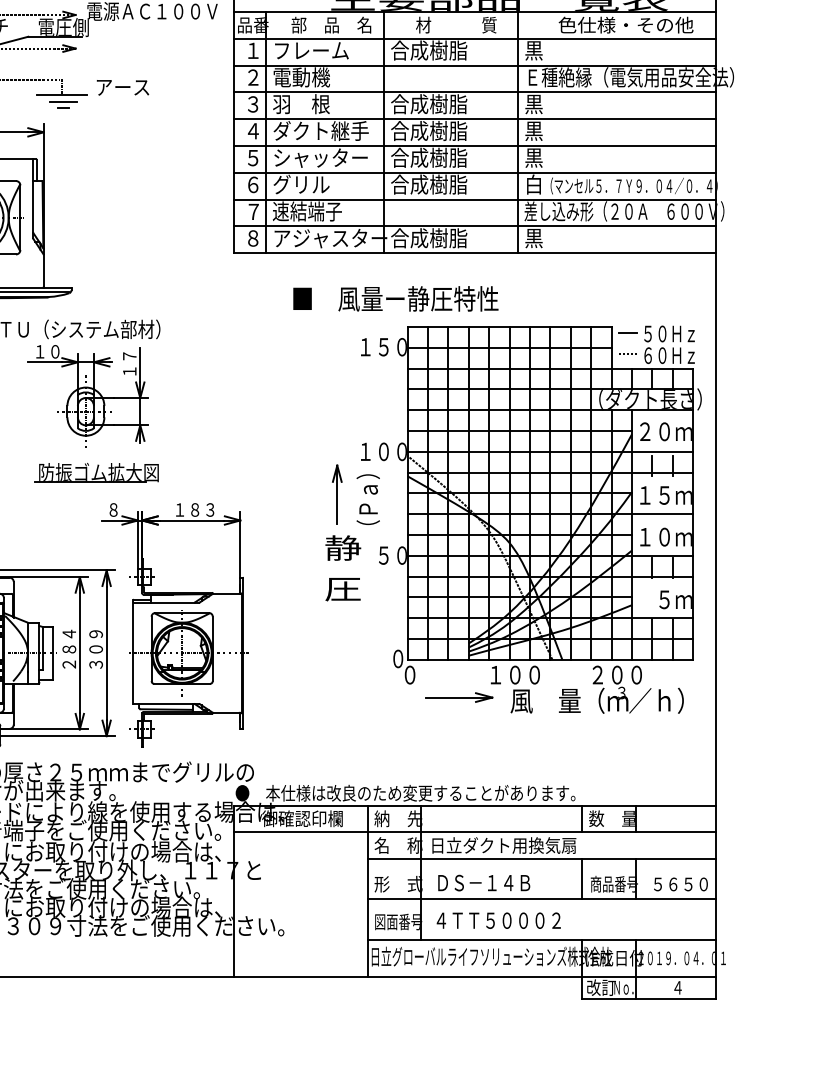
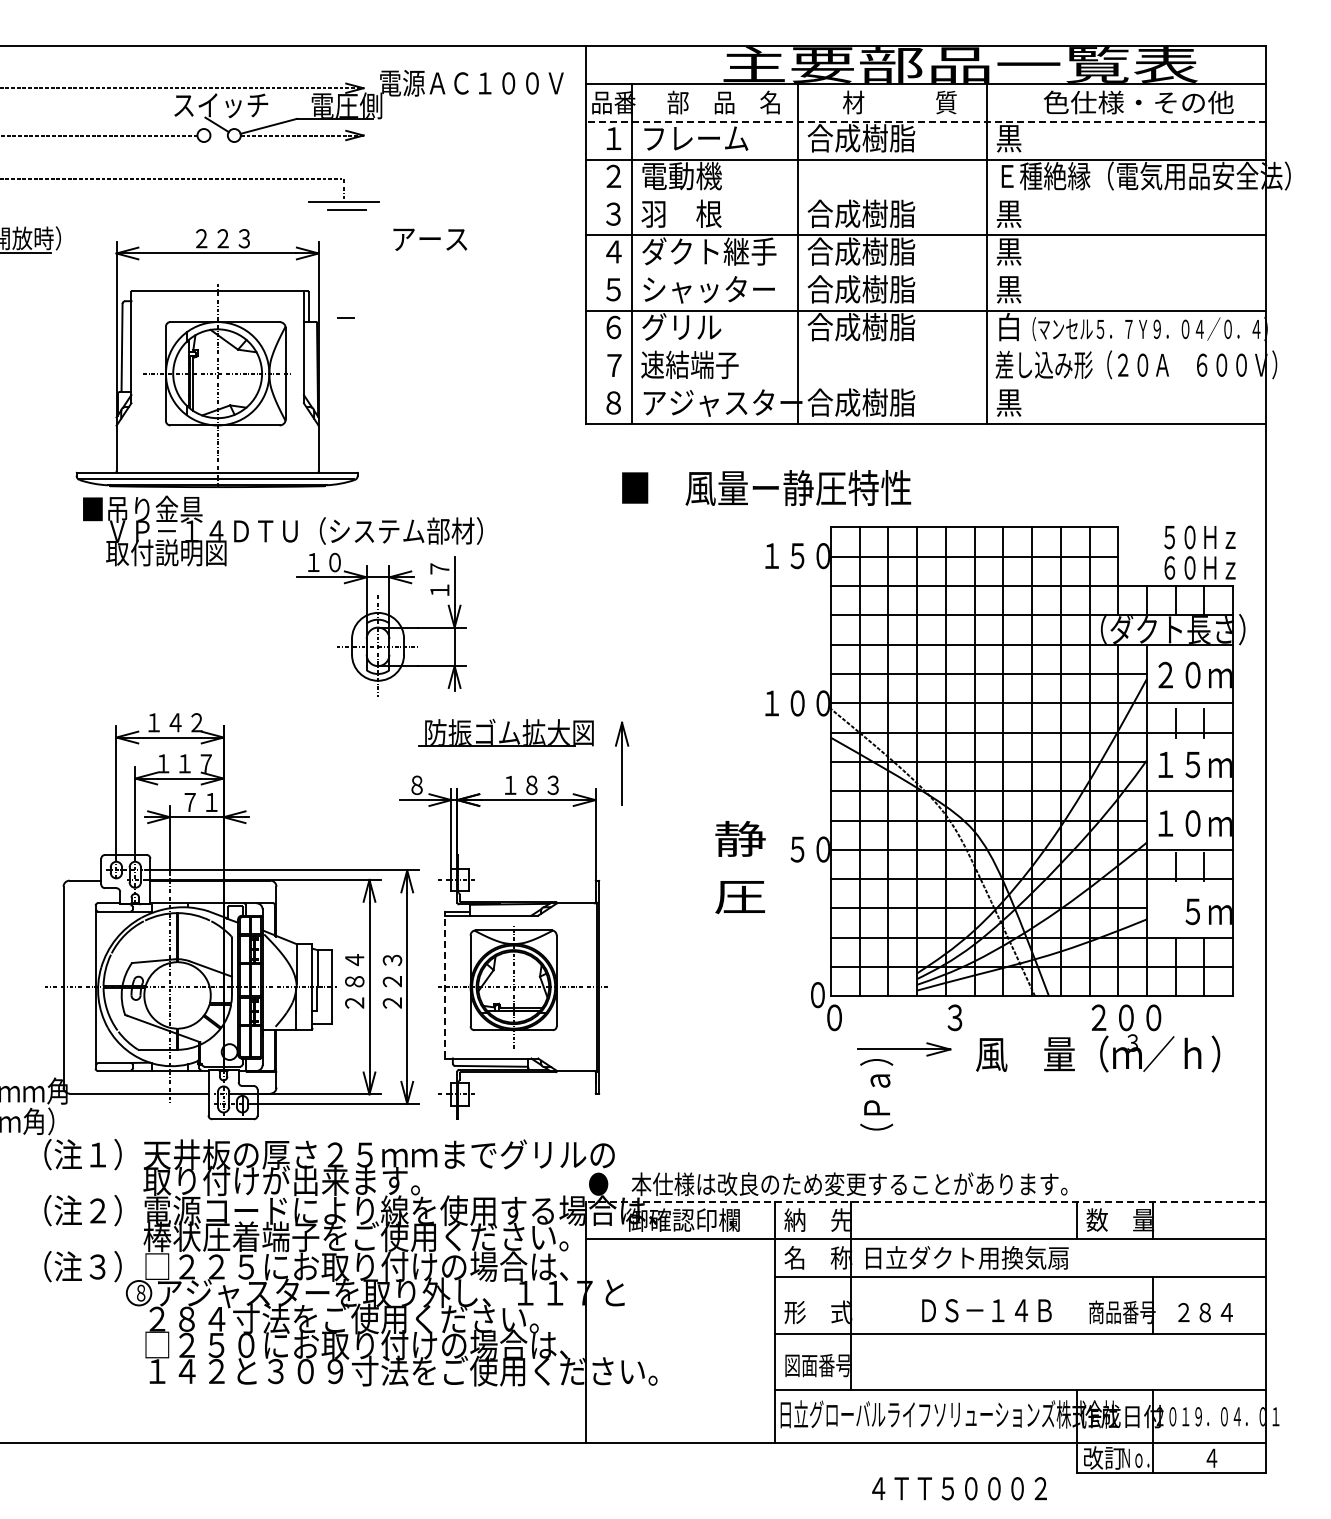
line: (475, 38) -> (926, 121), solid -> dashed
text: (123, 87) -> (430, 239), moved
line: (474, 92) -> (925, 197), removed
line: (62, 107) -> (345, 317), moved
line: (474, 145) -> (925, 272), removed
line: (474, 199) -> (925, 348), removed
line: (474, 226) -> (925, 386), removed
text: (395, 298) -> (766, 487), moved
line: (628, 332) -> (1141, 535), removed
line: (628, 354) -> (1141, 566), removed
part: (96, 472) -> (505, 732), moved
part: (337, 494) -> (622, 763), moved
text: (368, 499) -> (876, 1094), moved
text: (96, 649) -> (392, 981), ３０９ -> ２２３
line: (133, 651) -> (444, 984), solid -> dashed
text: (515, 674) -> (982, 1017), １００ -> ３
line: (475, 805) -> (926, 1201), solid -> dashed
line: (582, 879) -> (1077, 1305), removed
text: (483, 882) -> (986, 1310), moved
text: (680, 884) -> (1215, 1312), ５６５０ -> ２８４
text: (498, 920) -> (959, 1488), moved

